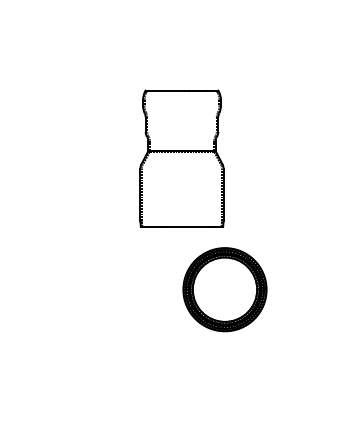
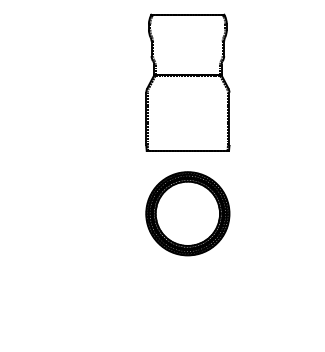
part: (224, 289) -> (187, 213), moved

